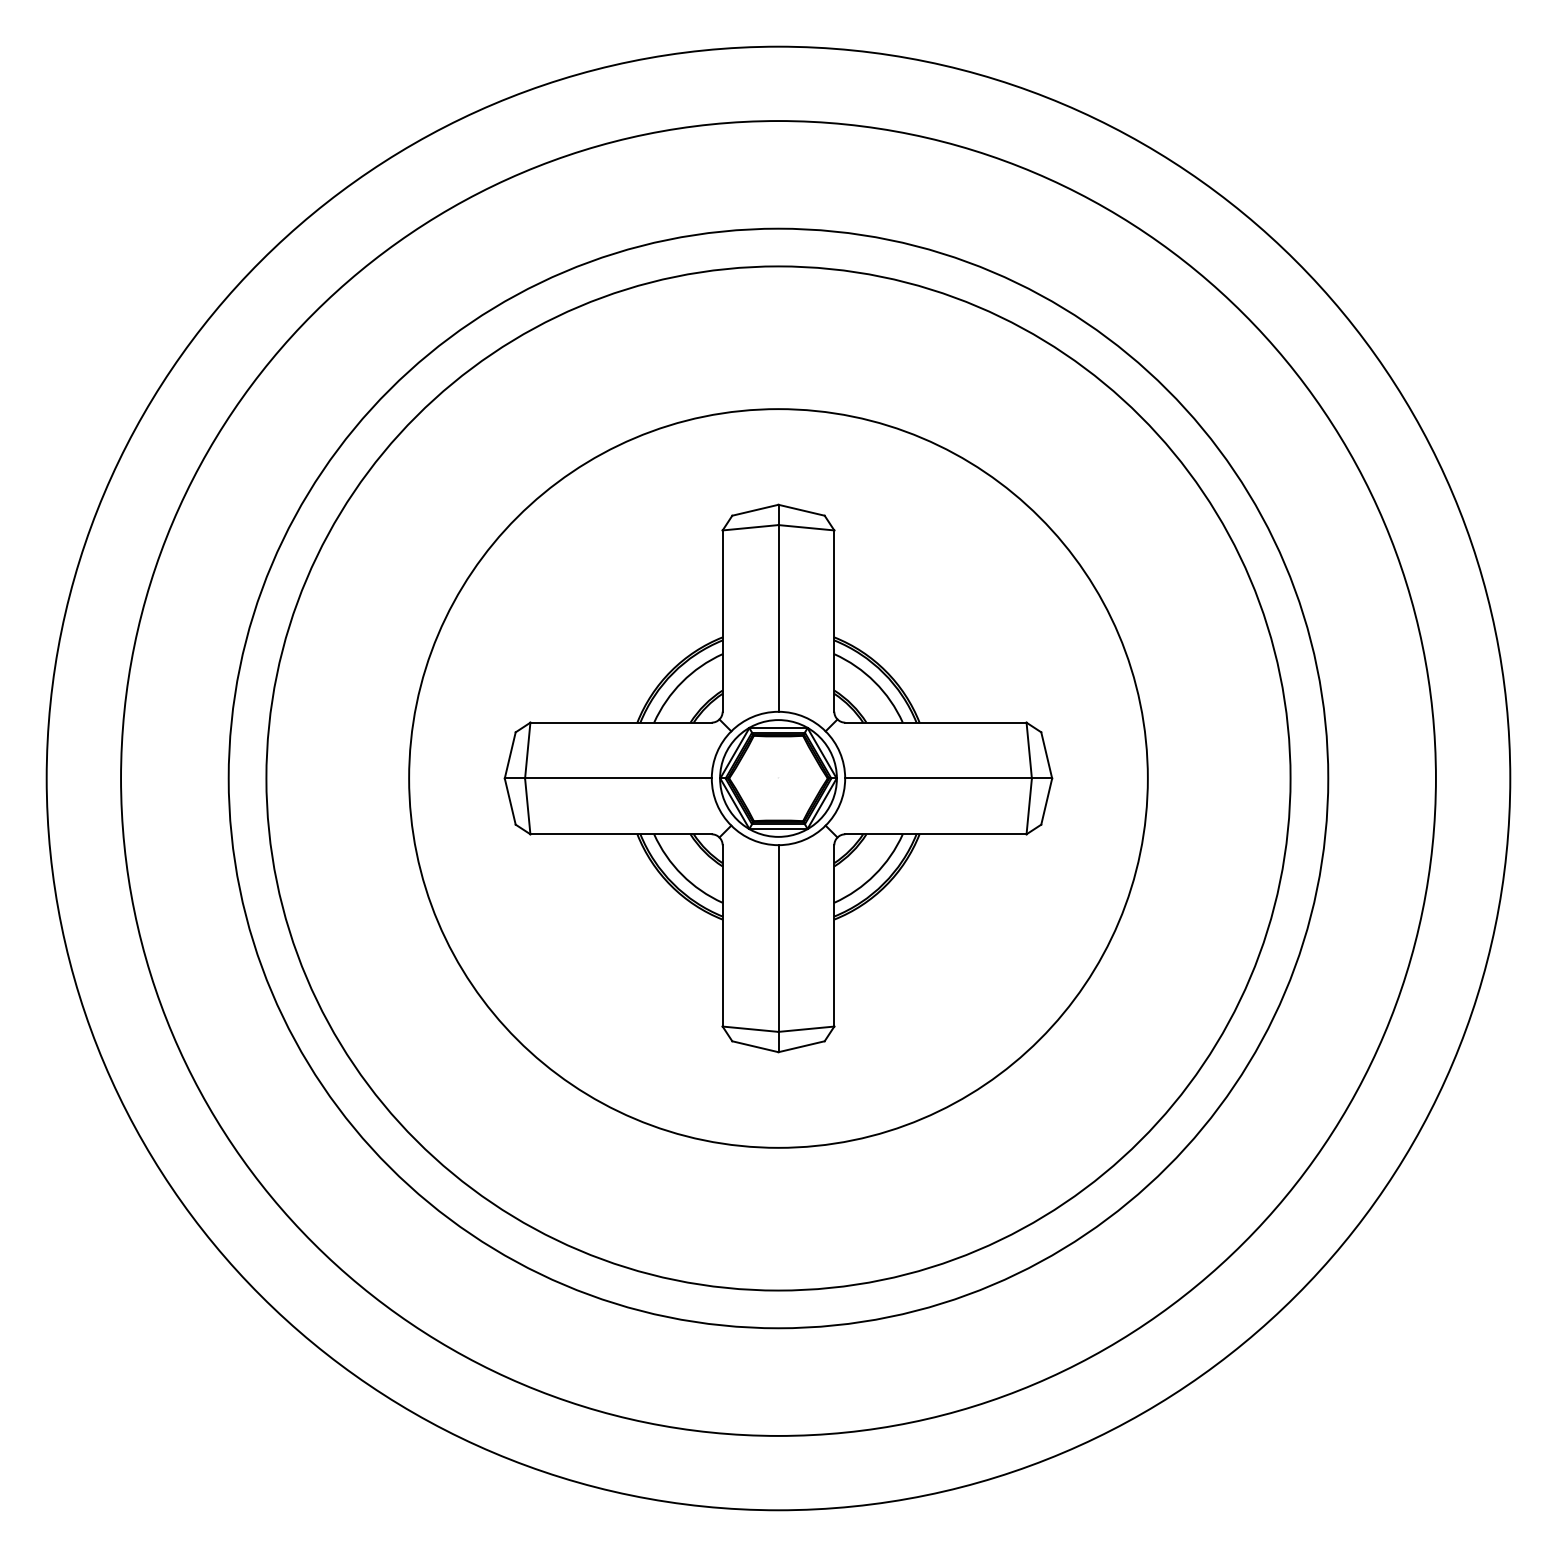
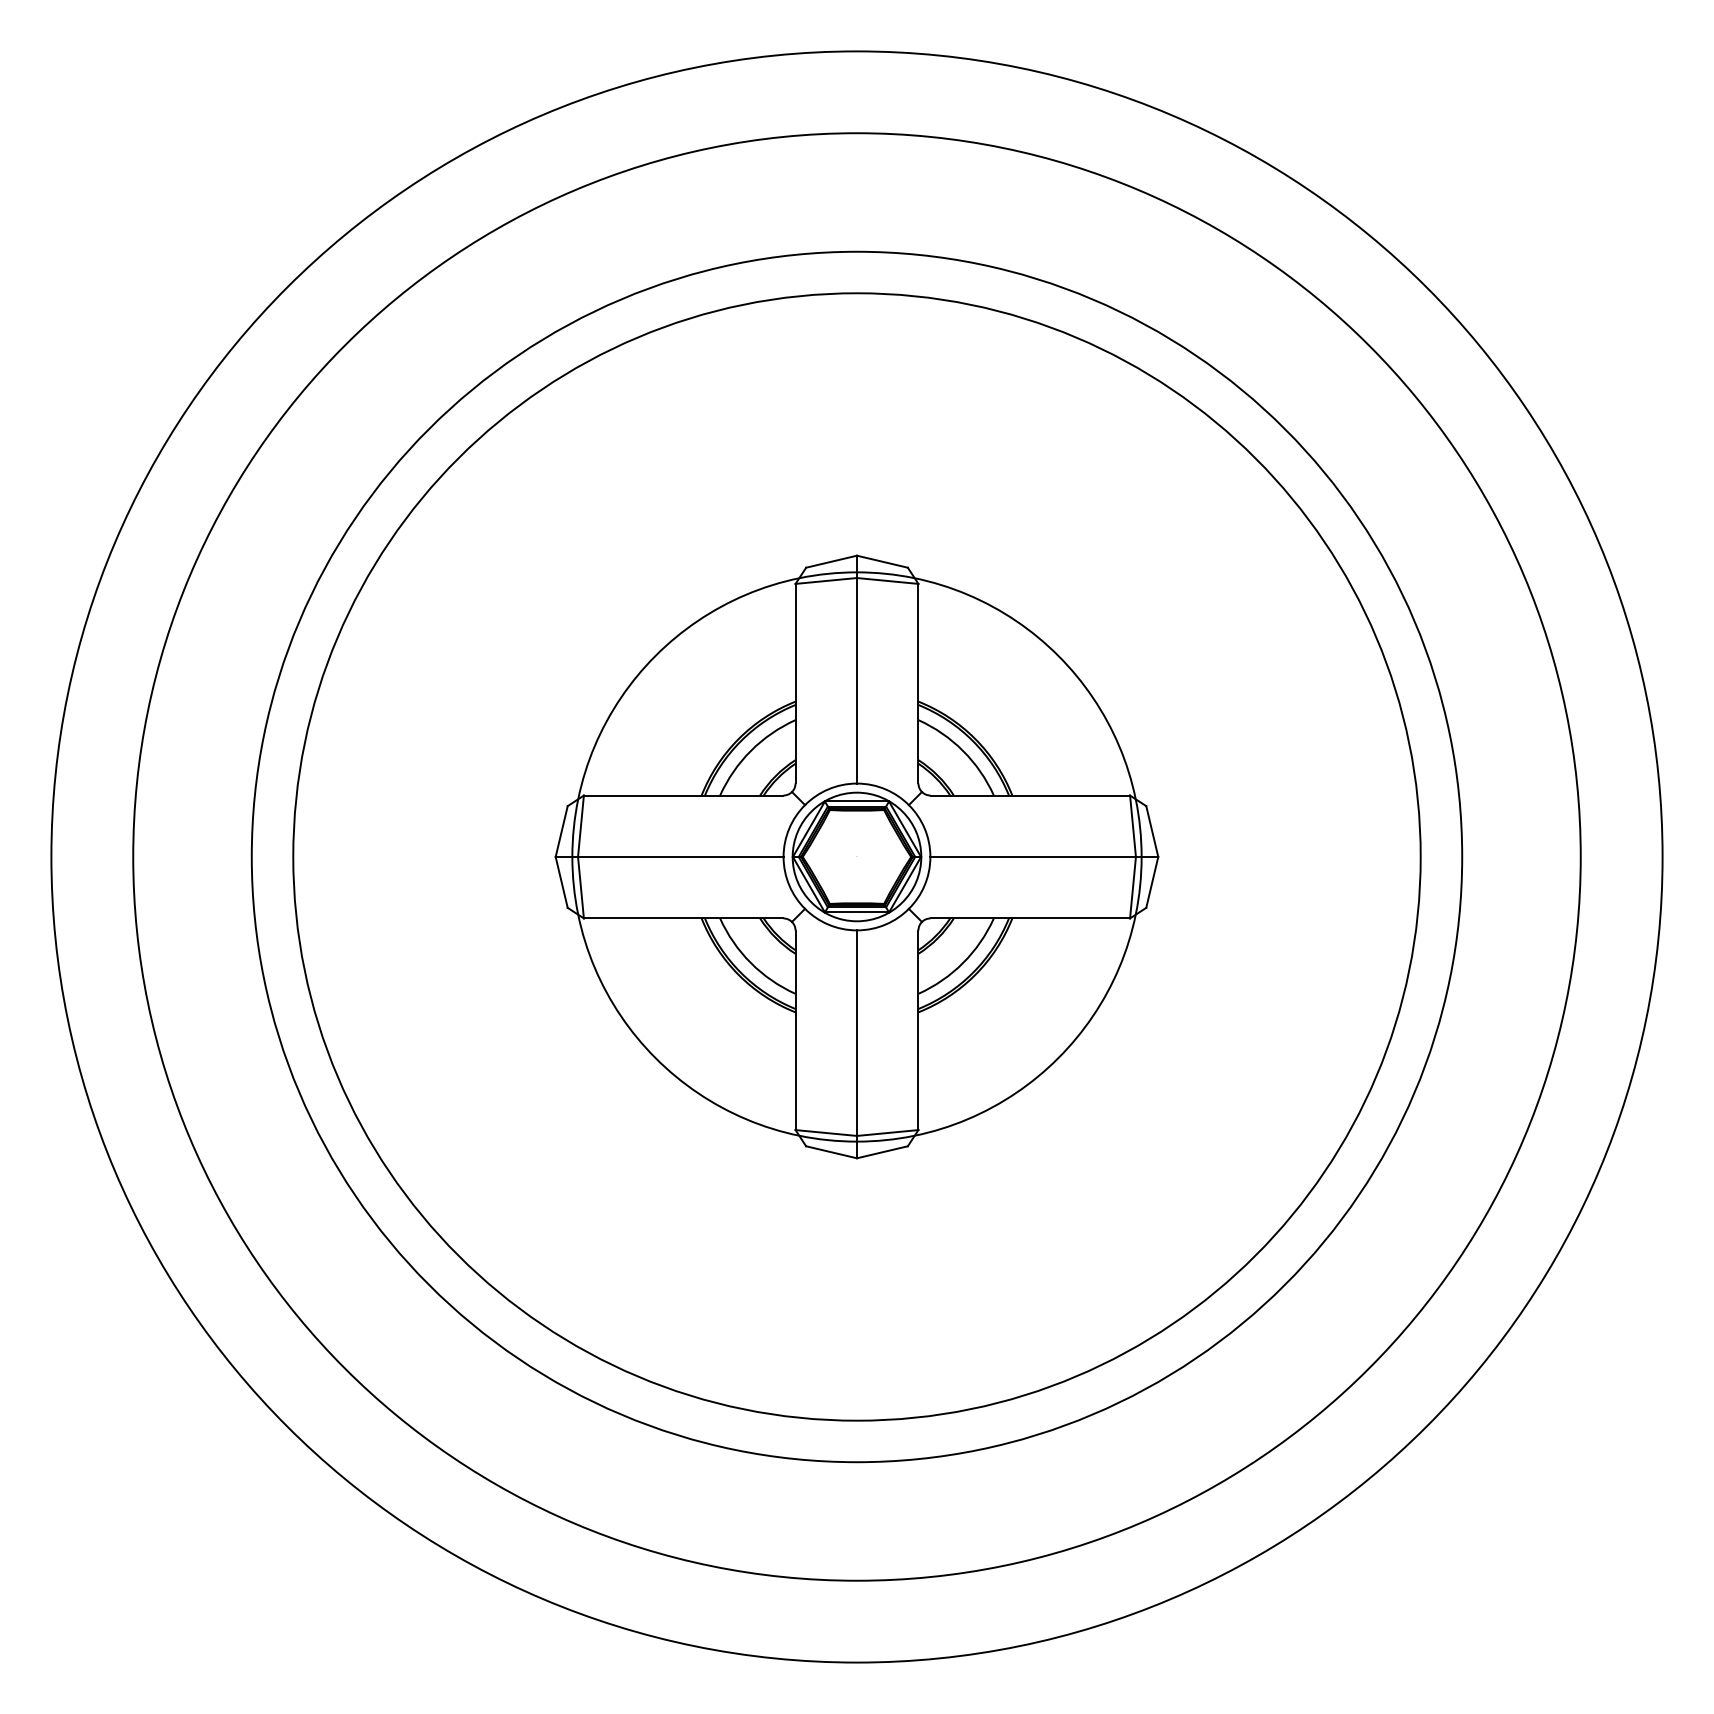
circle: (778, 778) -> (856, 856), size x0.7

